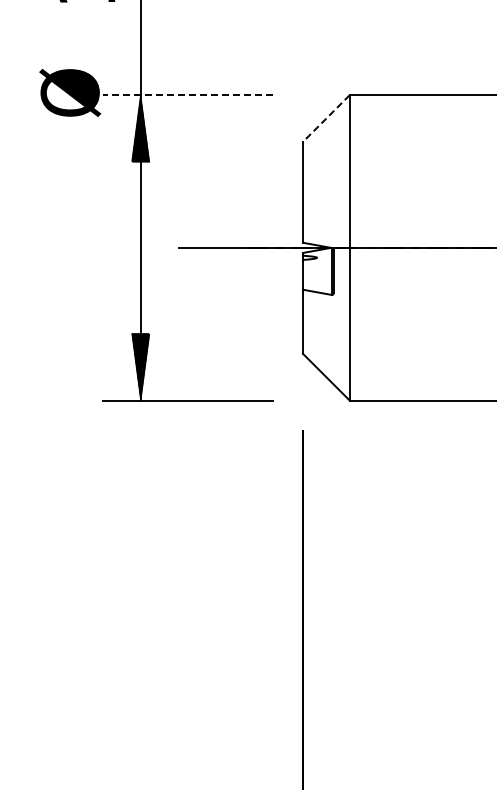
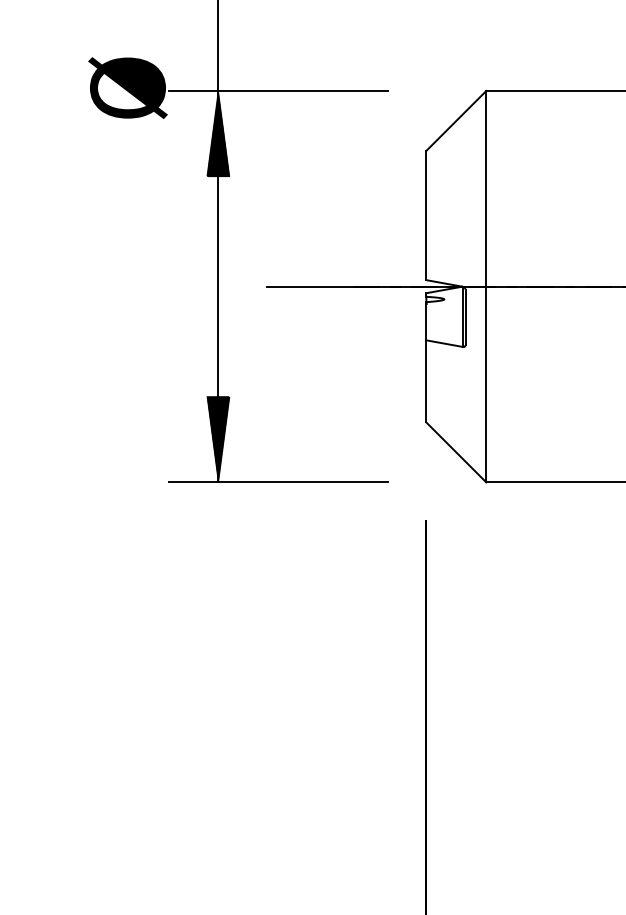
line: (187, 95) -> (278, 91), dashed -> solid
line: (326, 118) -> (456, 120), dashed -> solid

